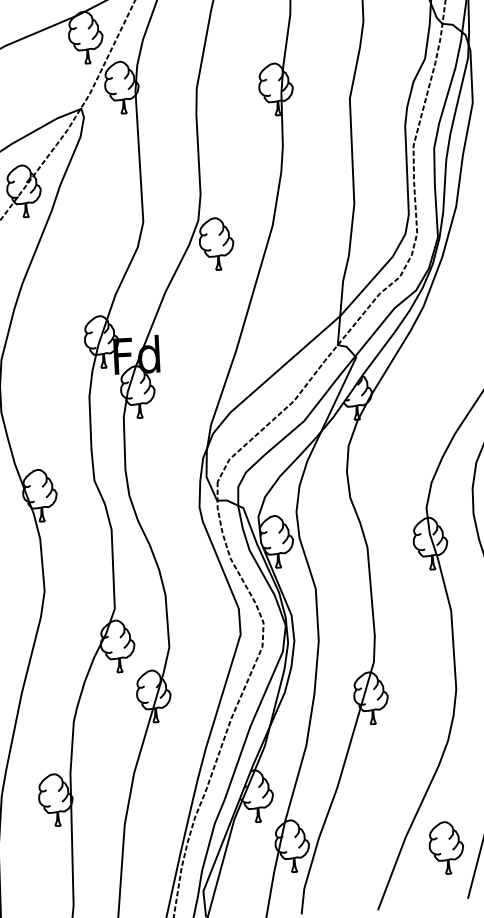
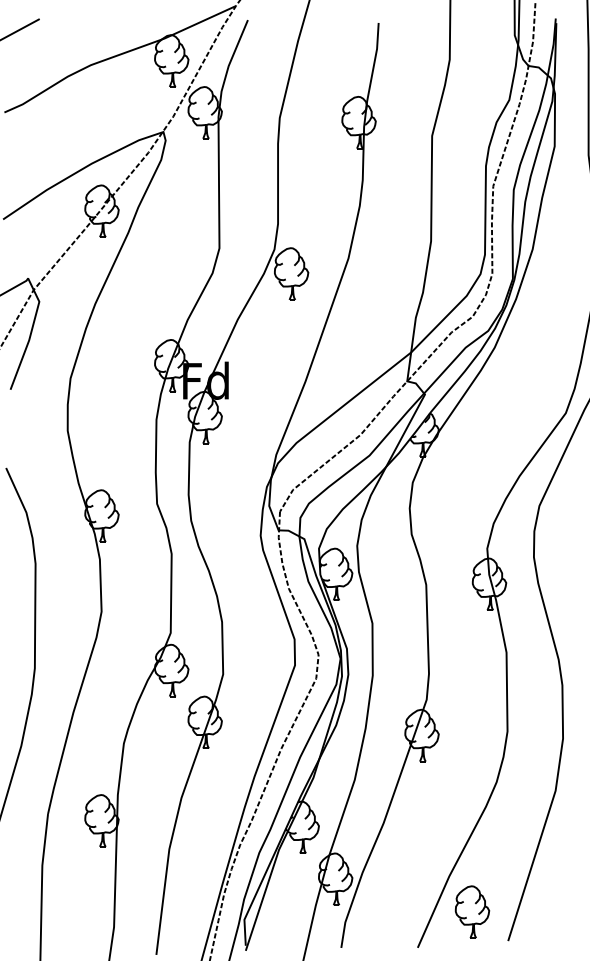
part: (446, 847) -> (472, 911), moved

